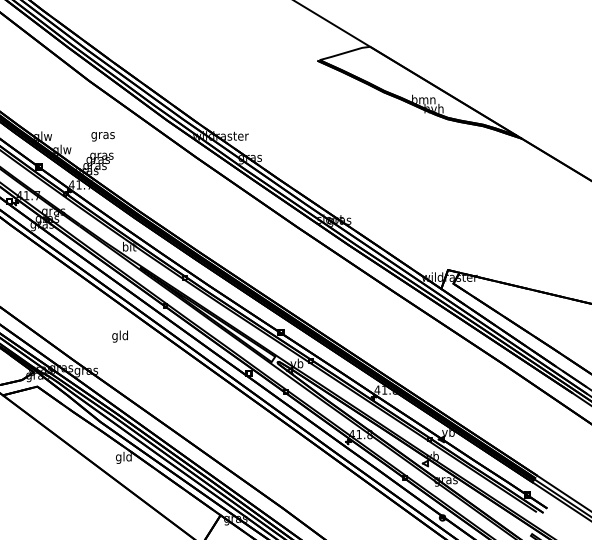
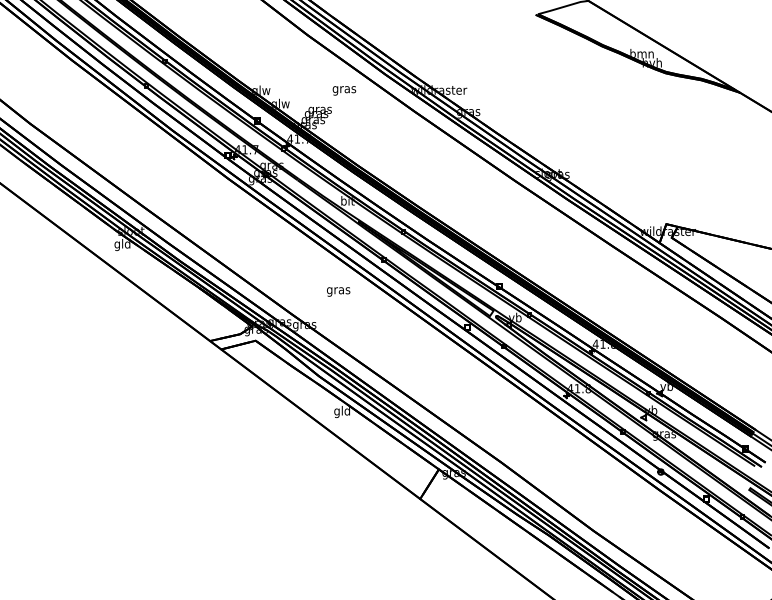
text: (103, 136) -> (344, 90), moved
text: (120, 336) -> (338, 290), gld -> gras

